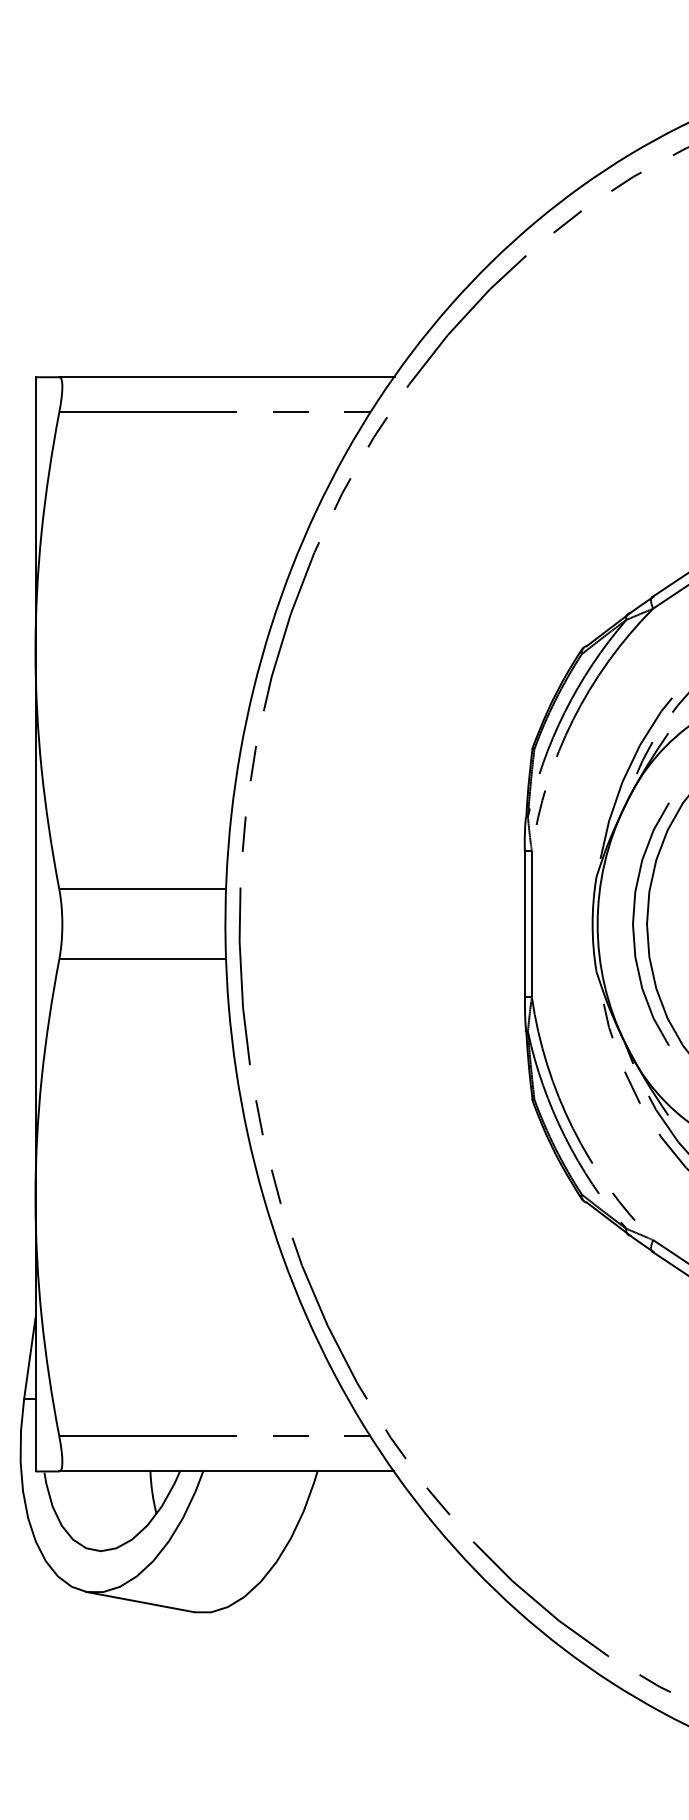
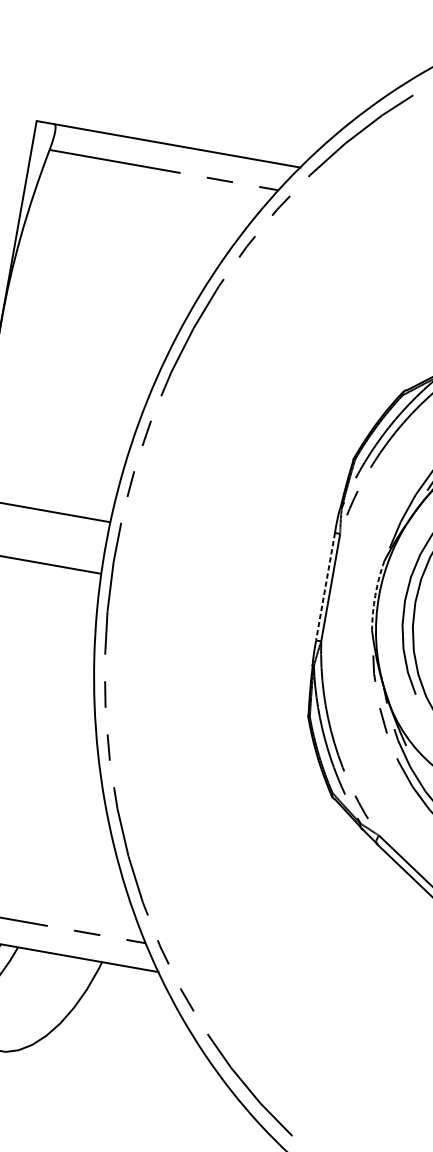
line: (524, 924) -> (325, 586), solid -> dashed
arc: (592, 924) -> (375, 595), solid -> dashed

